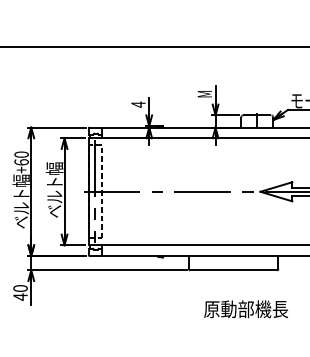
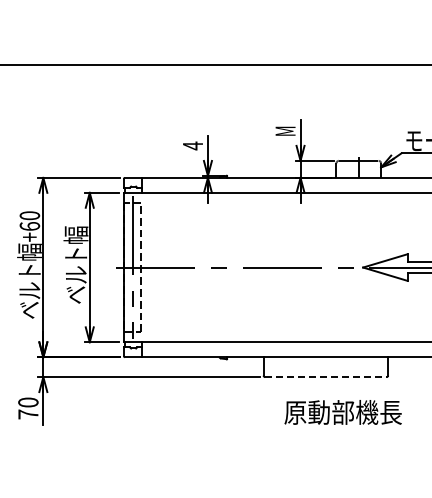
line: (233, 270) -> (325, 377), solid -> dashed
text: (20, 297) -> (28, 414), 40 -> 70
text: (245, 309) -> (342, 412), moved

